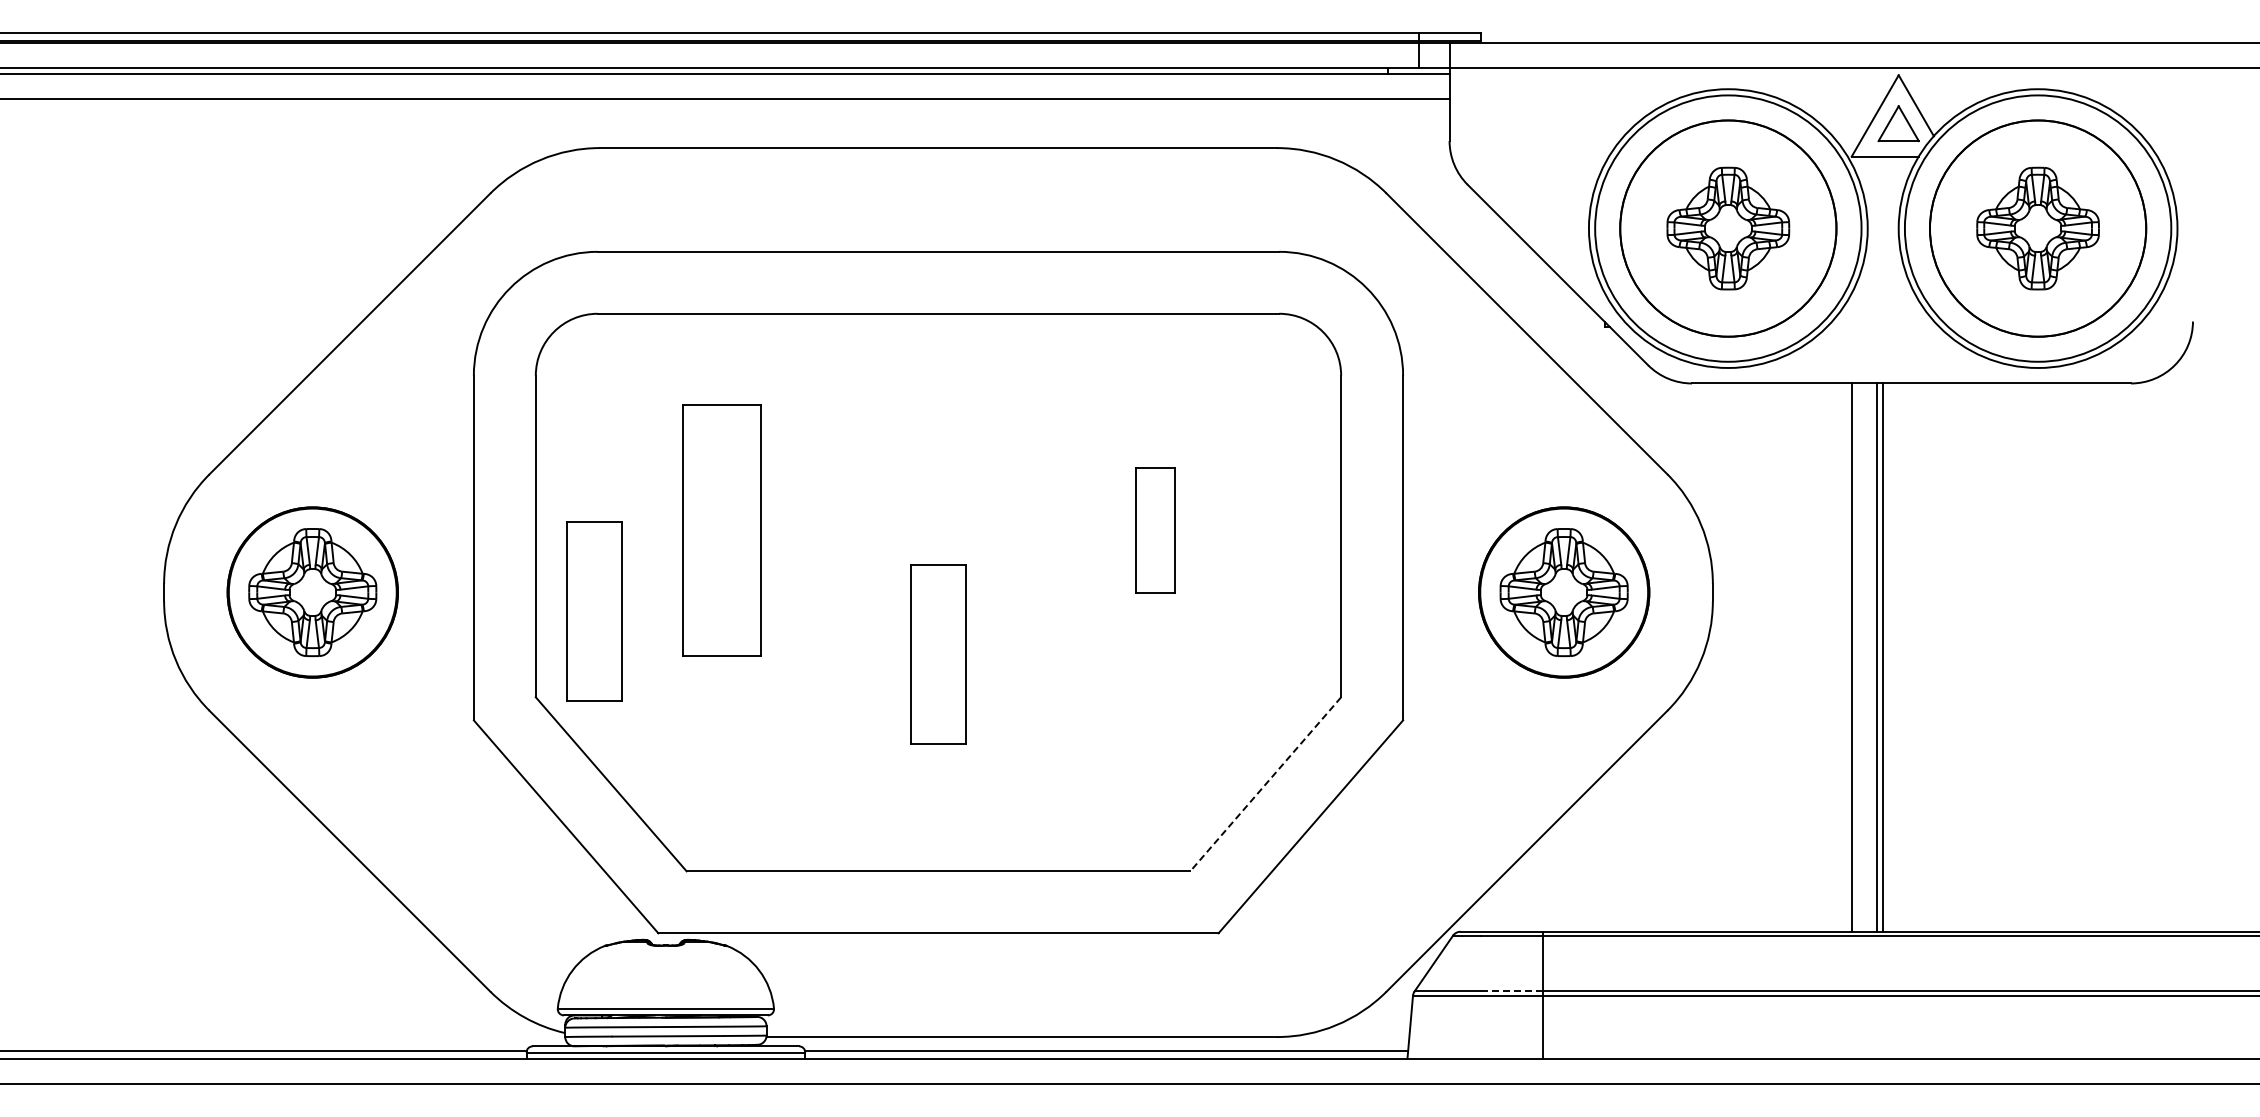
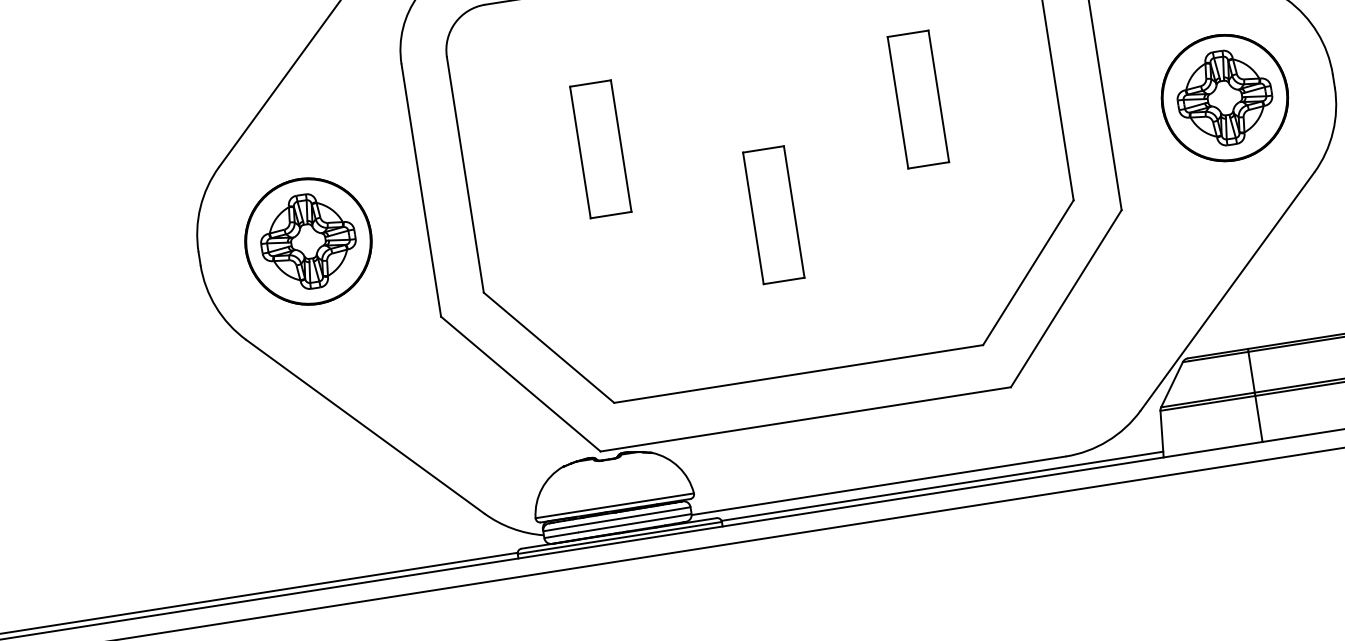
part: (721, 530) -> (600, 149), size x0.71
part: (1154, 530) -> (917, 99), size x1.43
part: (594, 611) -> (516, 223), removed
line: (1265, 784) -> (1028, 272), dashed -> solid
line: (1511, 991) -> (1232, 396), dashed -> solid

